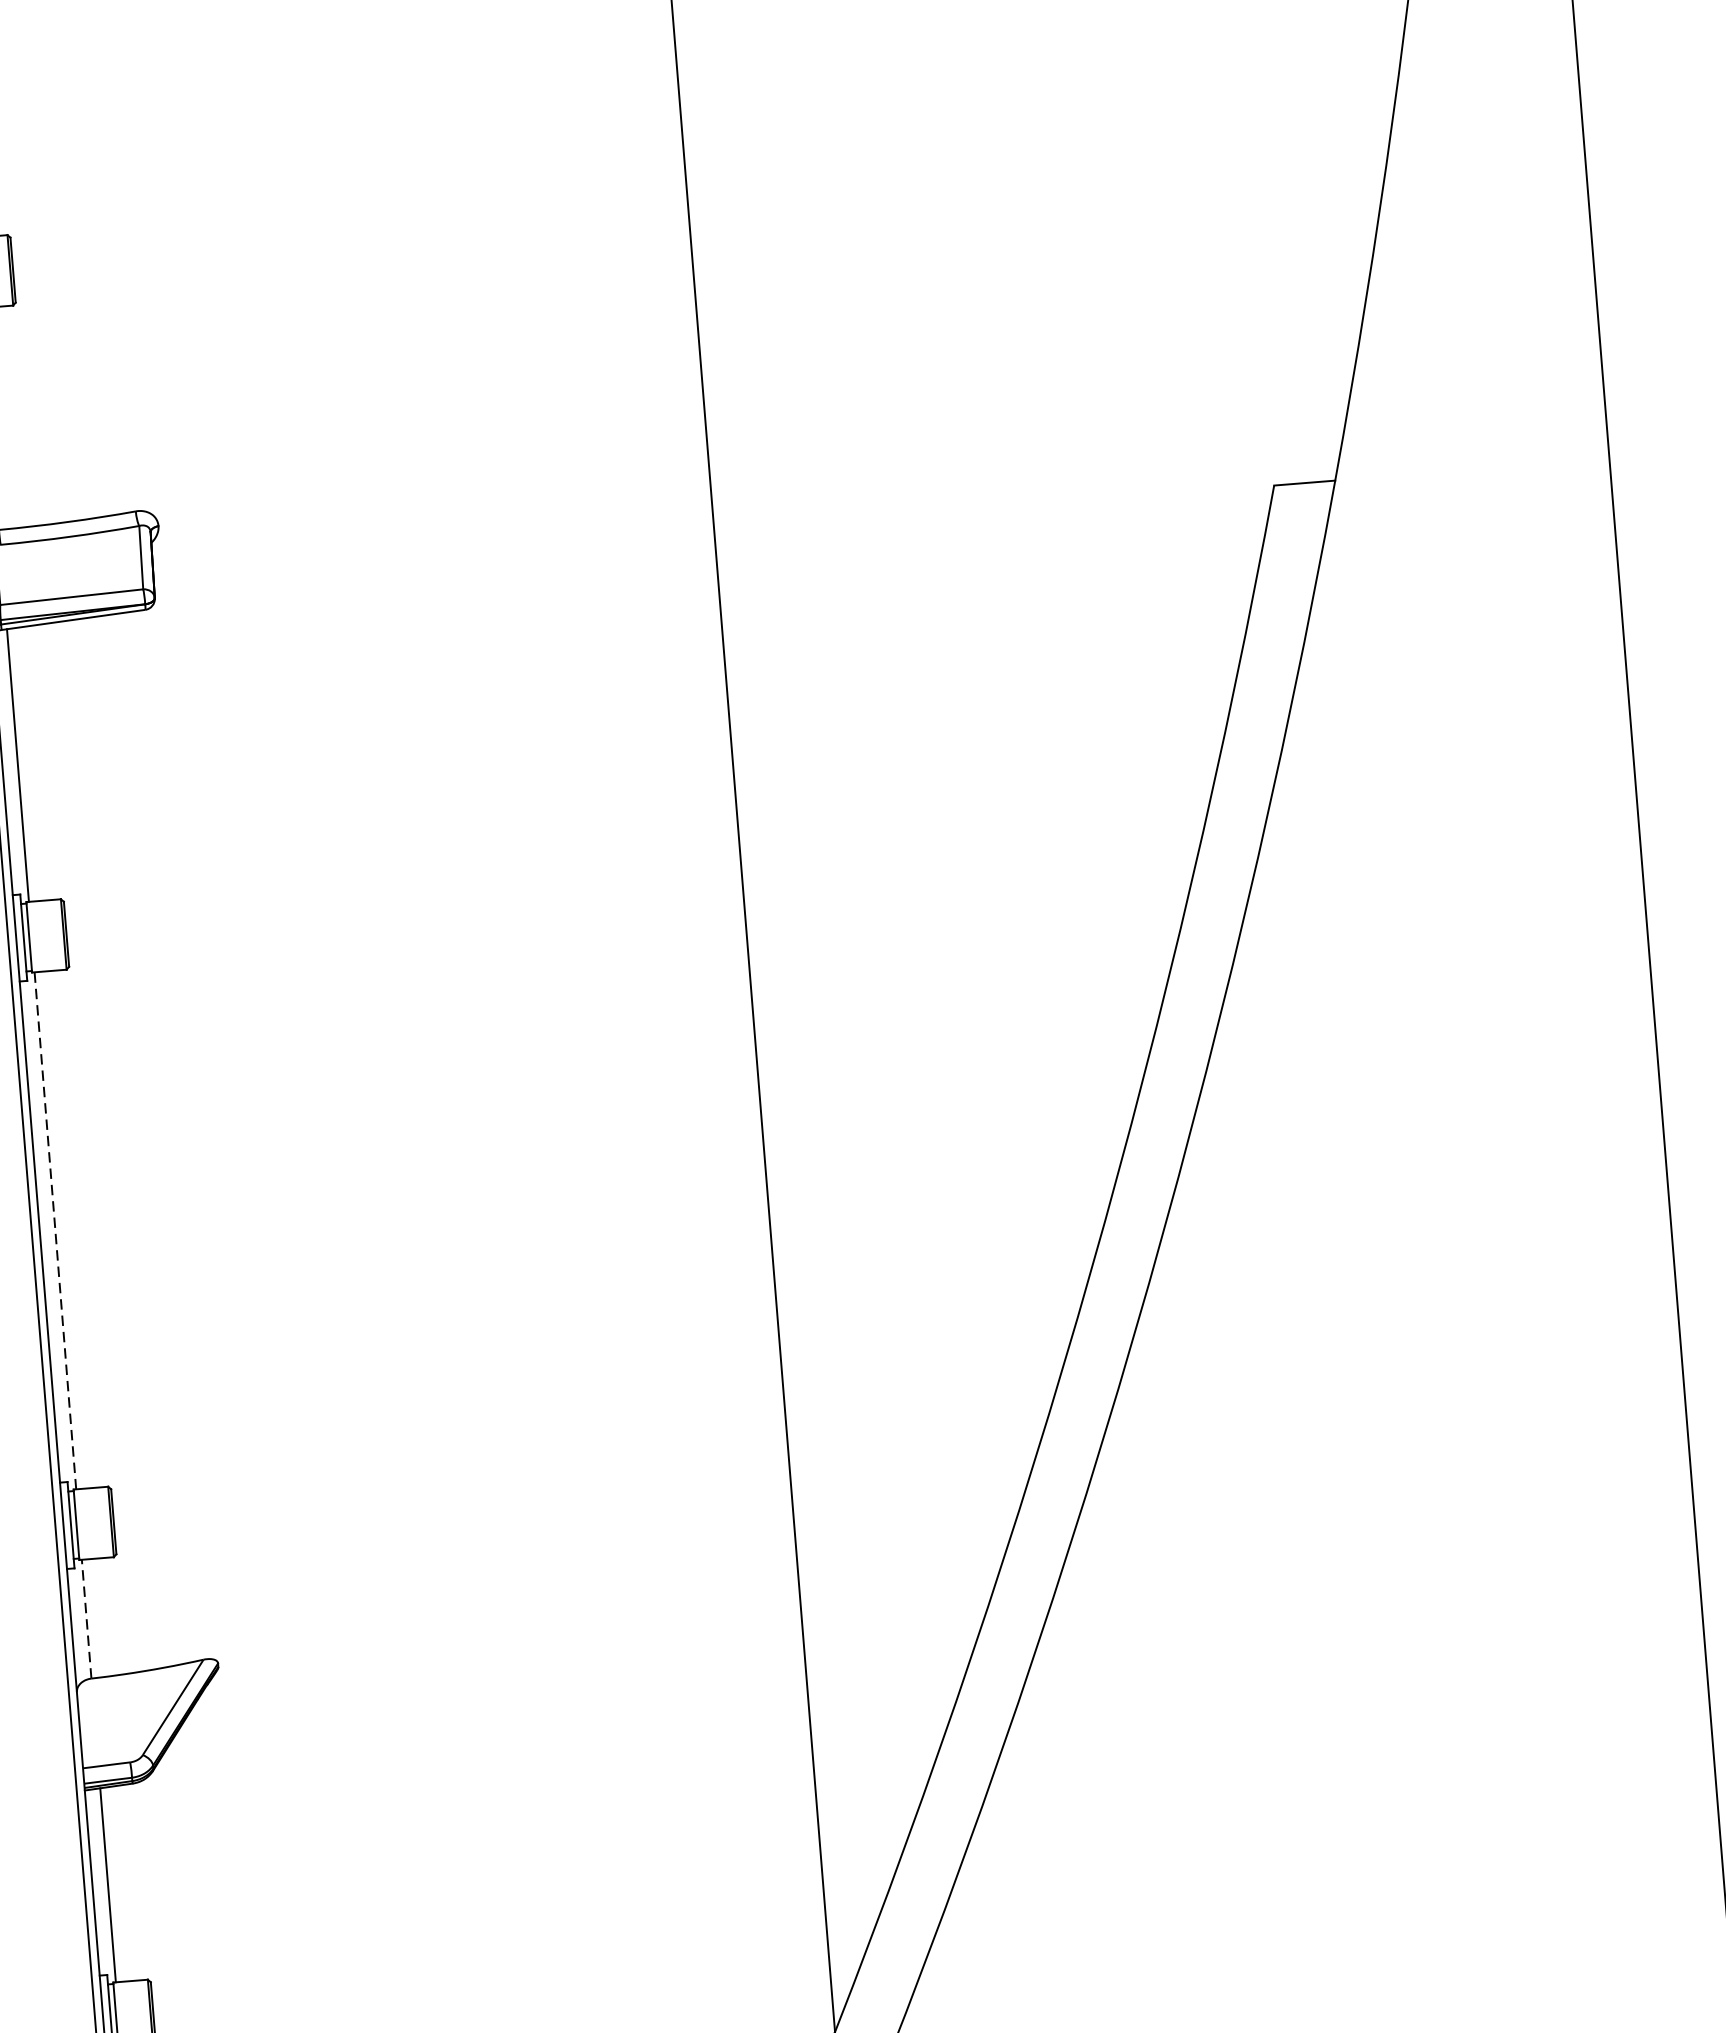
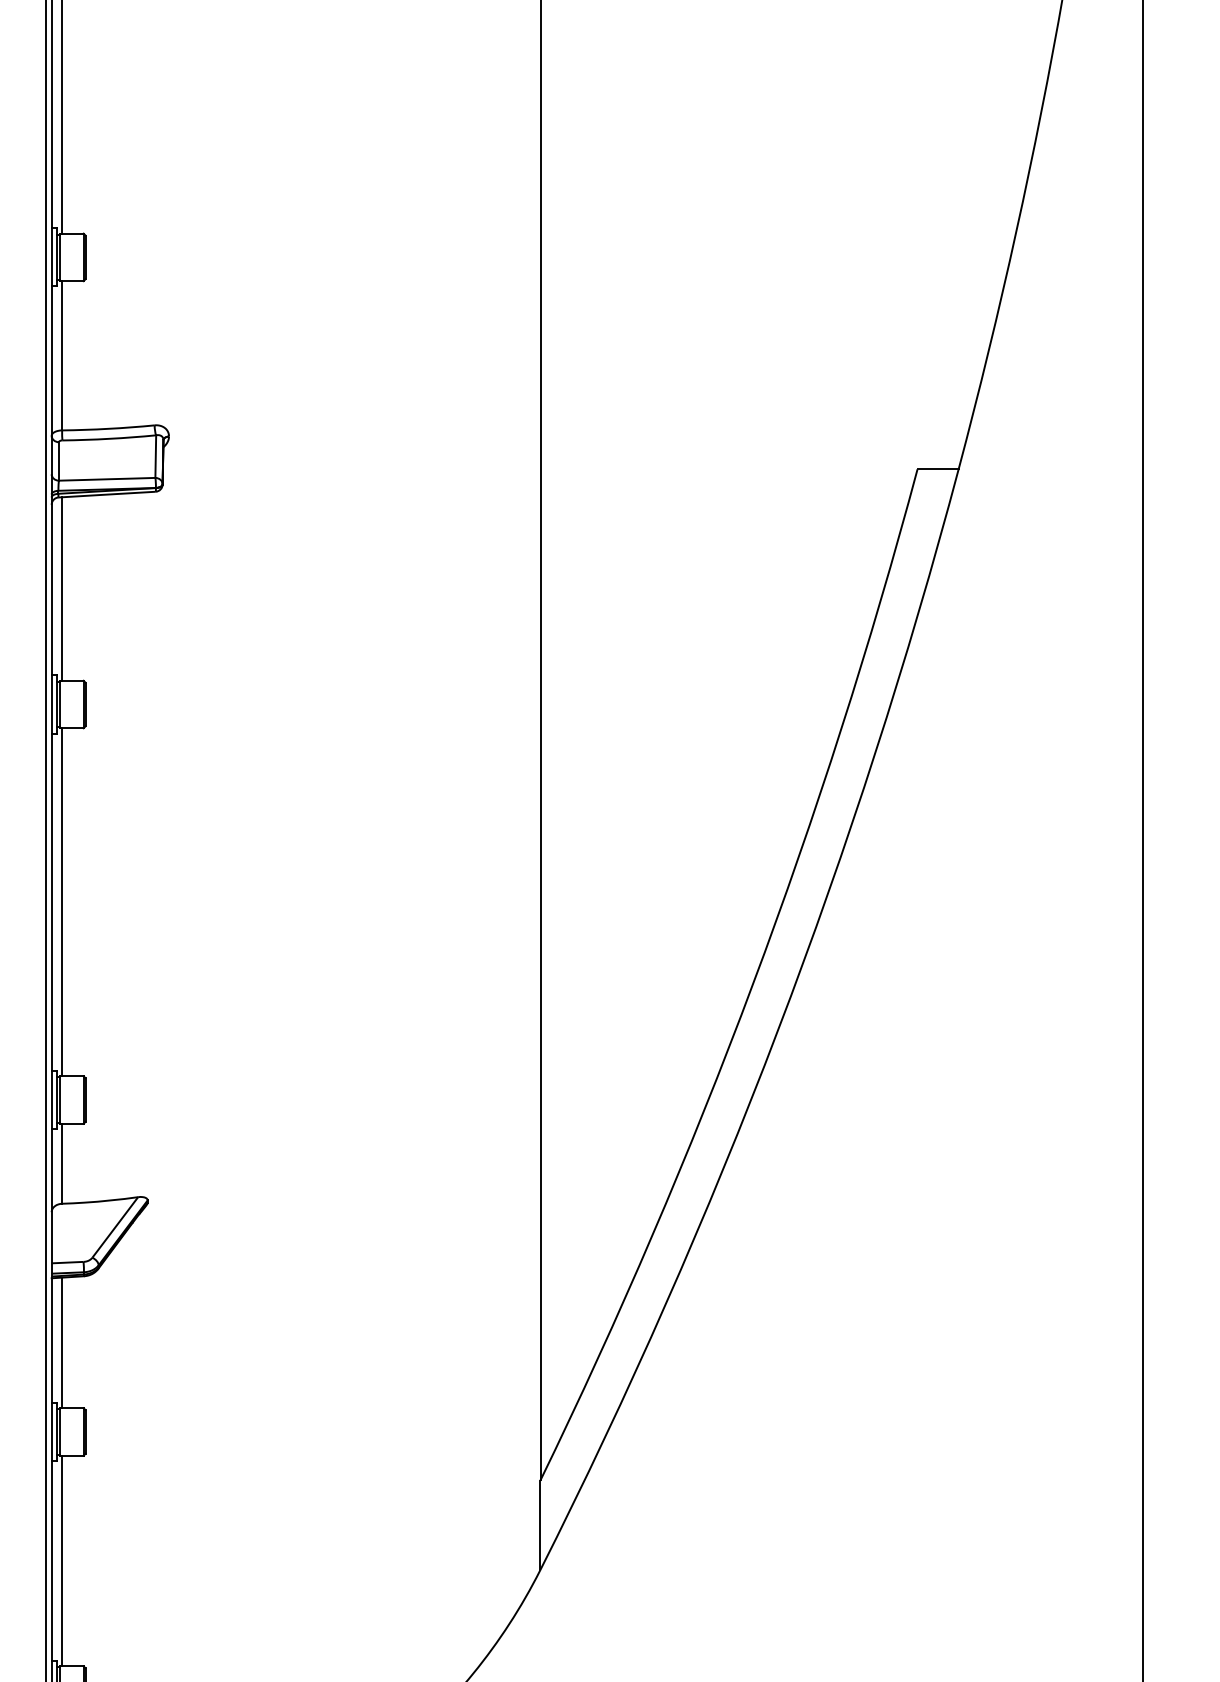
line: (55, 1229) -> (62, 901), dashed -> solid
line: (87, 1618) -> (62, 1163), dashed -> solid

